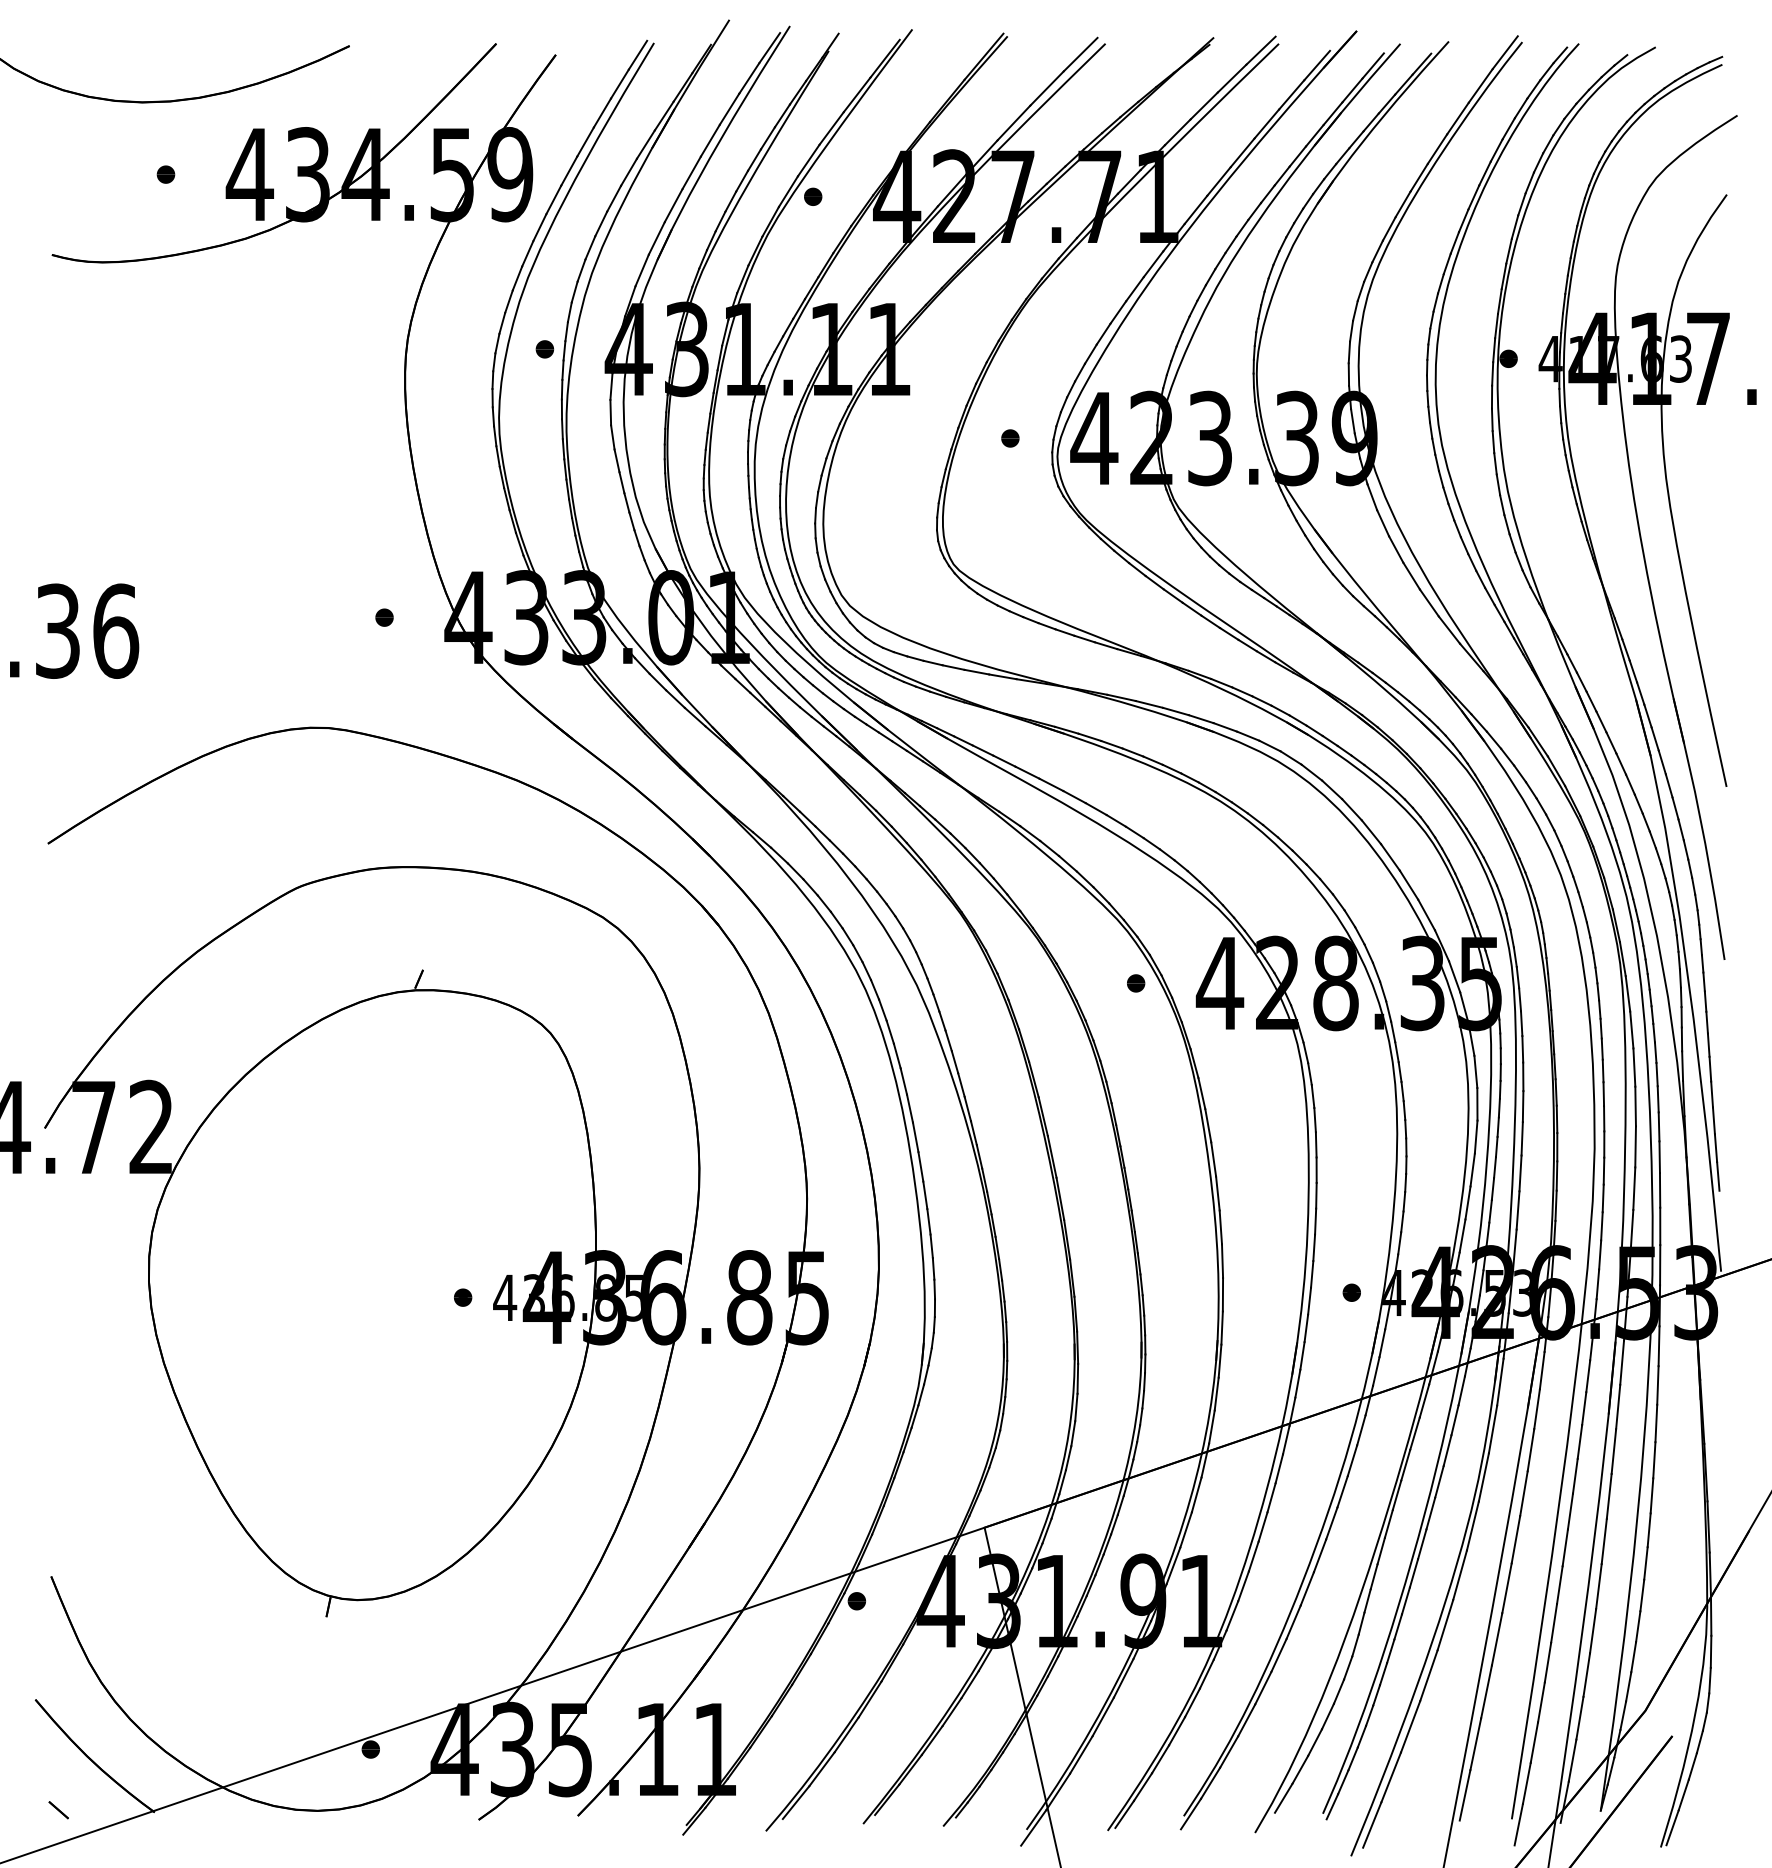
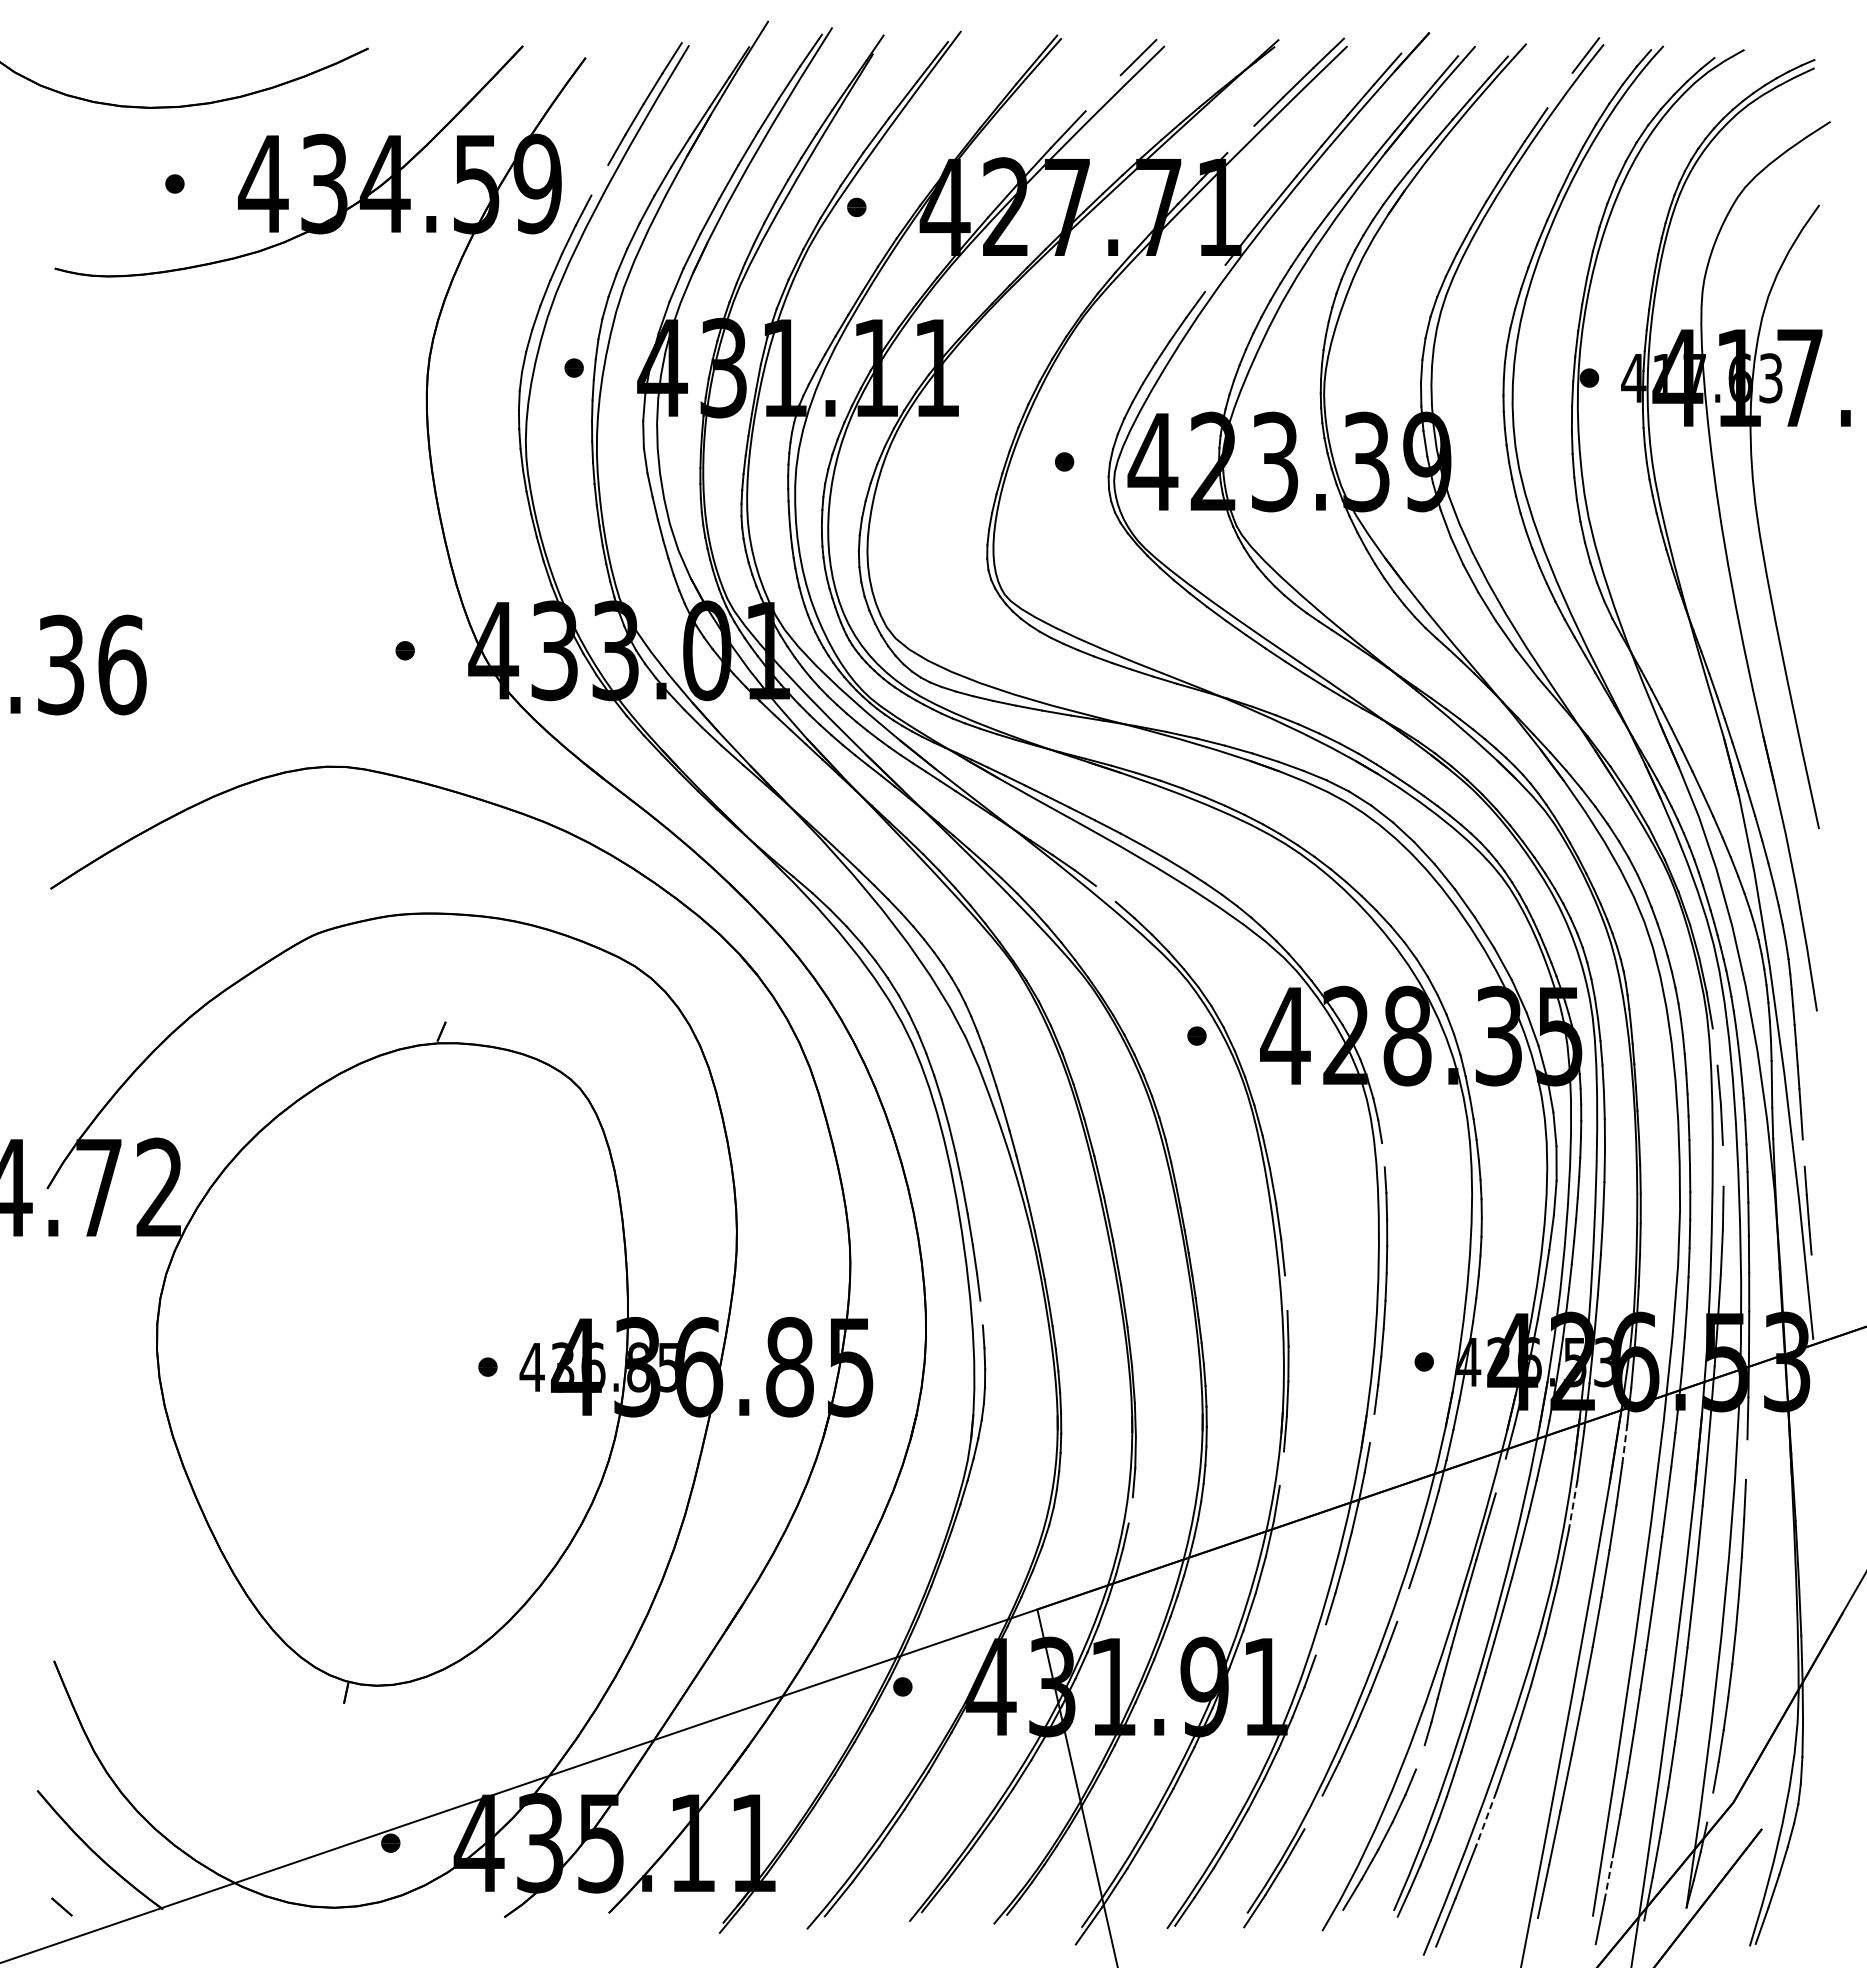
line: (1480, 85) -> (1559, 90), removed
line: (1046, 88) -> (1102, 93), removed
line: (1177, 132) -> (1240, 139), removed
line: (568, 170) -> (599, 179), removed
line: (1153, 264) -> (1215, 278), removed
line: (1049, 848) -> (1105, 893), removed
line: (1627, 993) -> (1714, 1046), removed
line: (1711, 1093) -> (1803, 1152), removed
line: (1313, 1096) -> (1383, 1155), removed
line: (1634, 1106) -> (1722, 1165), removed
line: (1221, 1227) -> (1286, 1293), removed
line: (931, 1245) -> (981, 1312), removed
line: (1302, 1355) -> (1372, 1428), removed
line: (1541, 1370) -> (1624, 1443), solid -> dashed
line: (1657, 1385) -> (1746, 1459), removed
line: (1216, 1393) -> (1281, 1468), removed
line: (1424, 1400) -> (1500, 1475), removed
line: (1492, 1429) -> (1572, 1506), solid -> dashed
line: (1072, 1433) -> (1130, 1510), removed
line: (1332, 1522) -> (1403, 1604), removed
line: (1253, 1556) -> (1320, 1639), removed
line: (1348, 1668) -> (1420, 1757), removed
line: (1623, 1715) -> (1710, 1807), removed
line: (1246, 1720) -> (1313, 1812), removed
line: (1410, 1727) -> (1486, 1819), solid -> dashed
line: (1526, 1783) -> (1608, 1878), solid -> dashed

